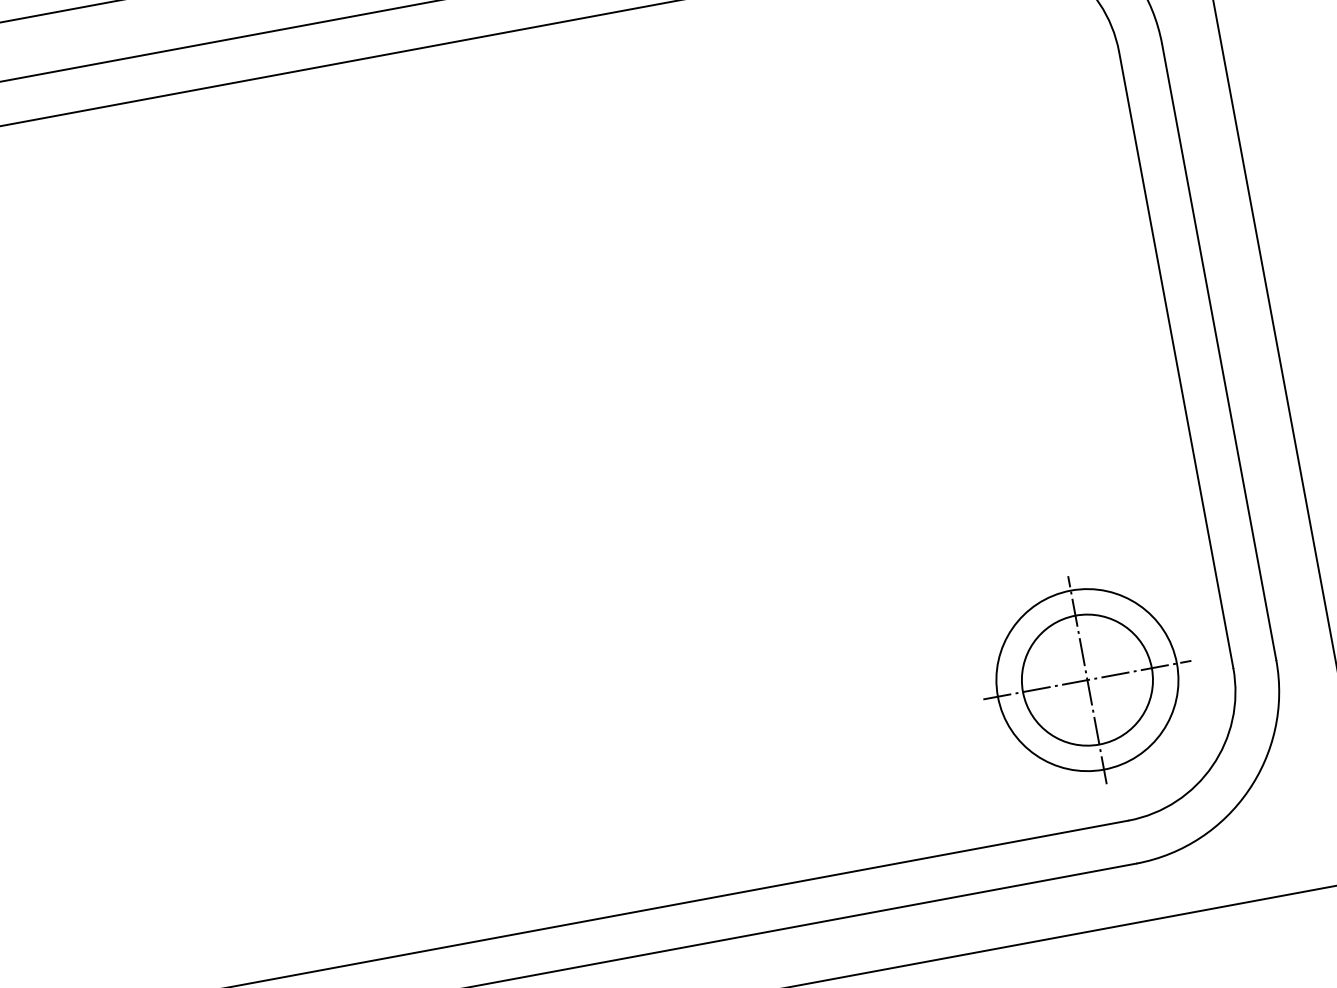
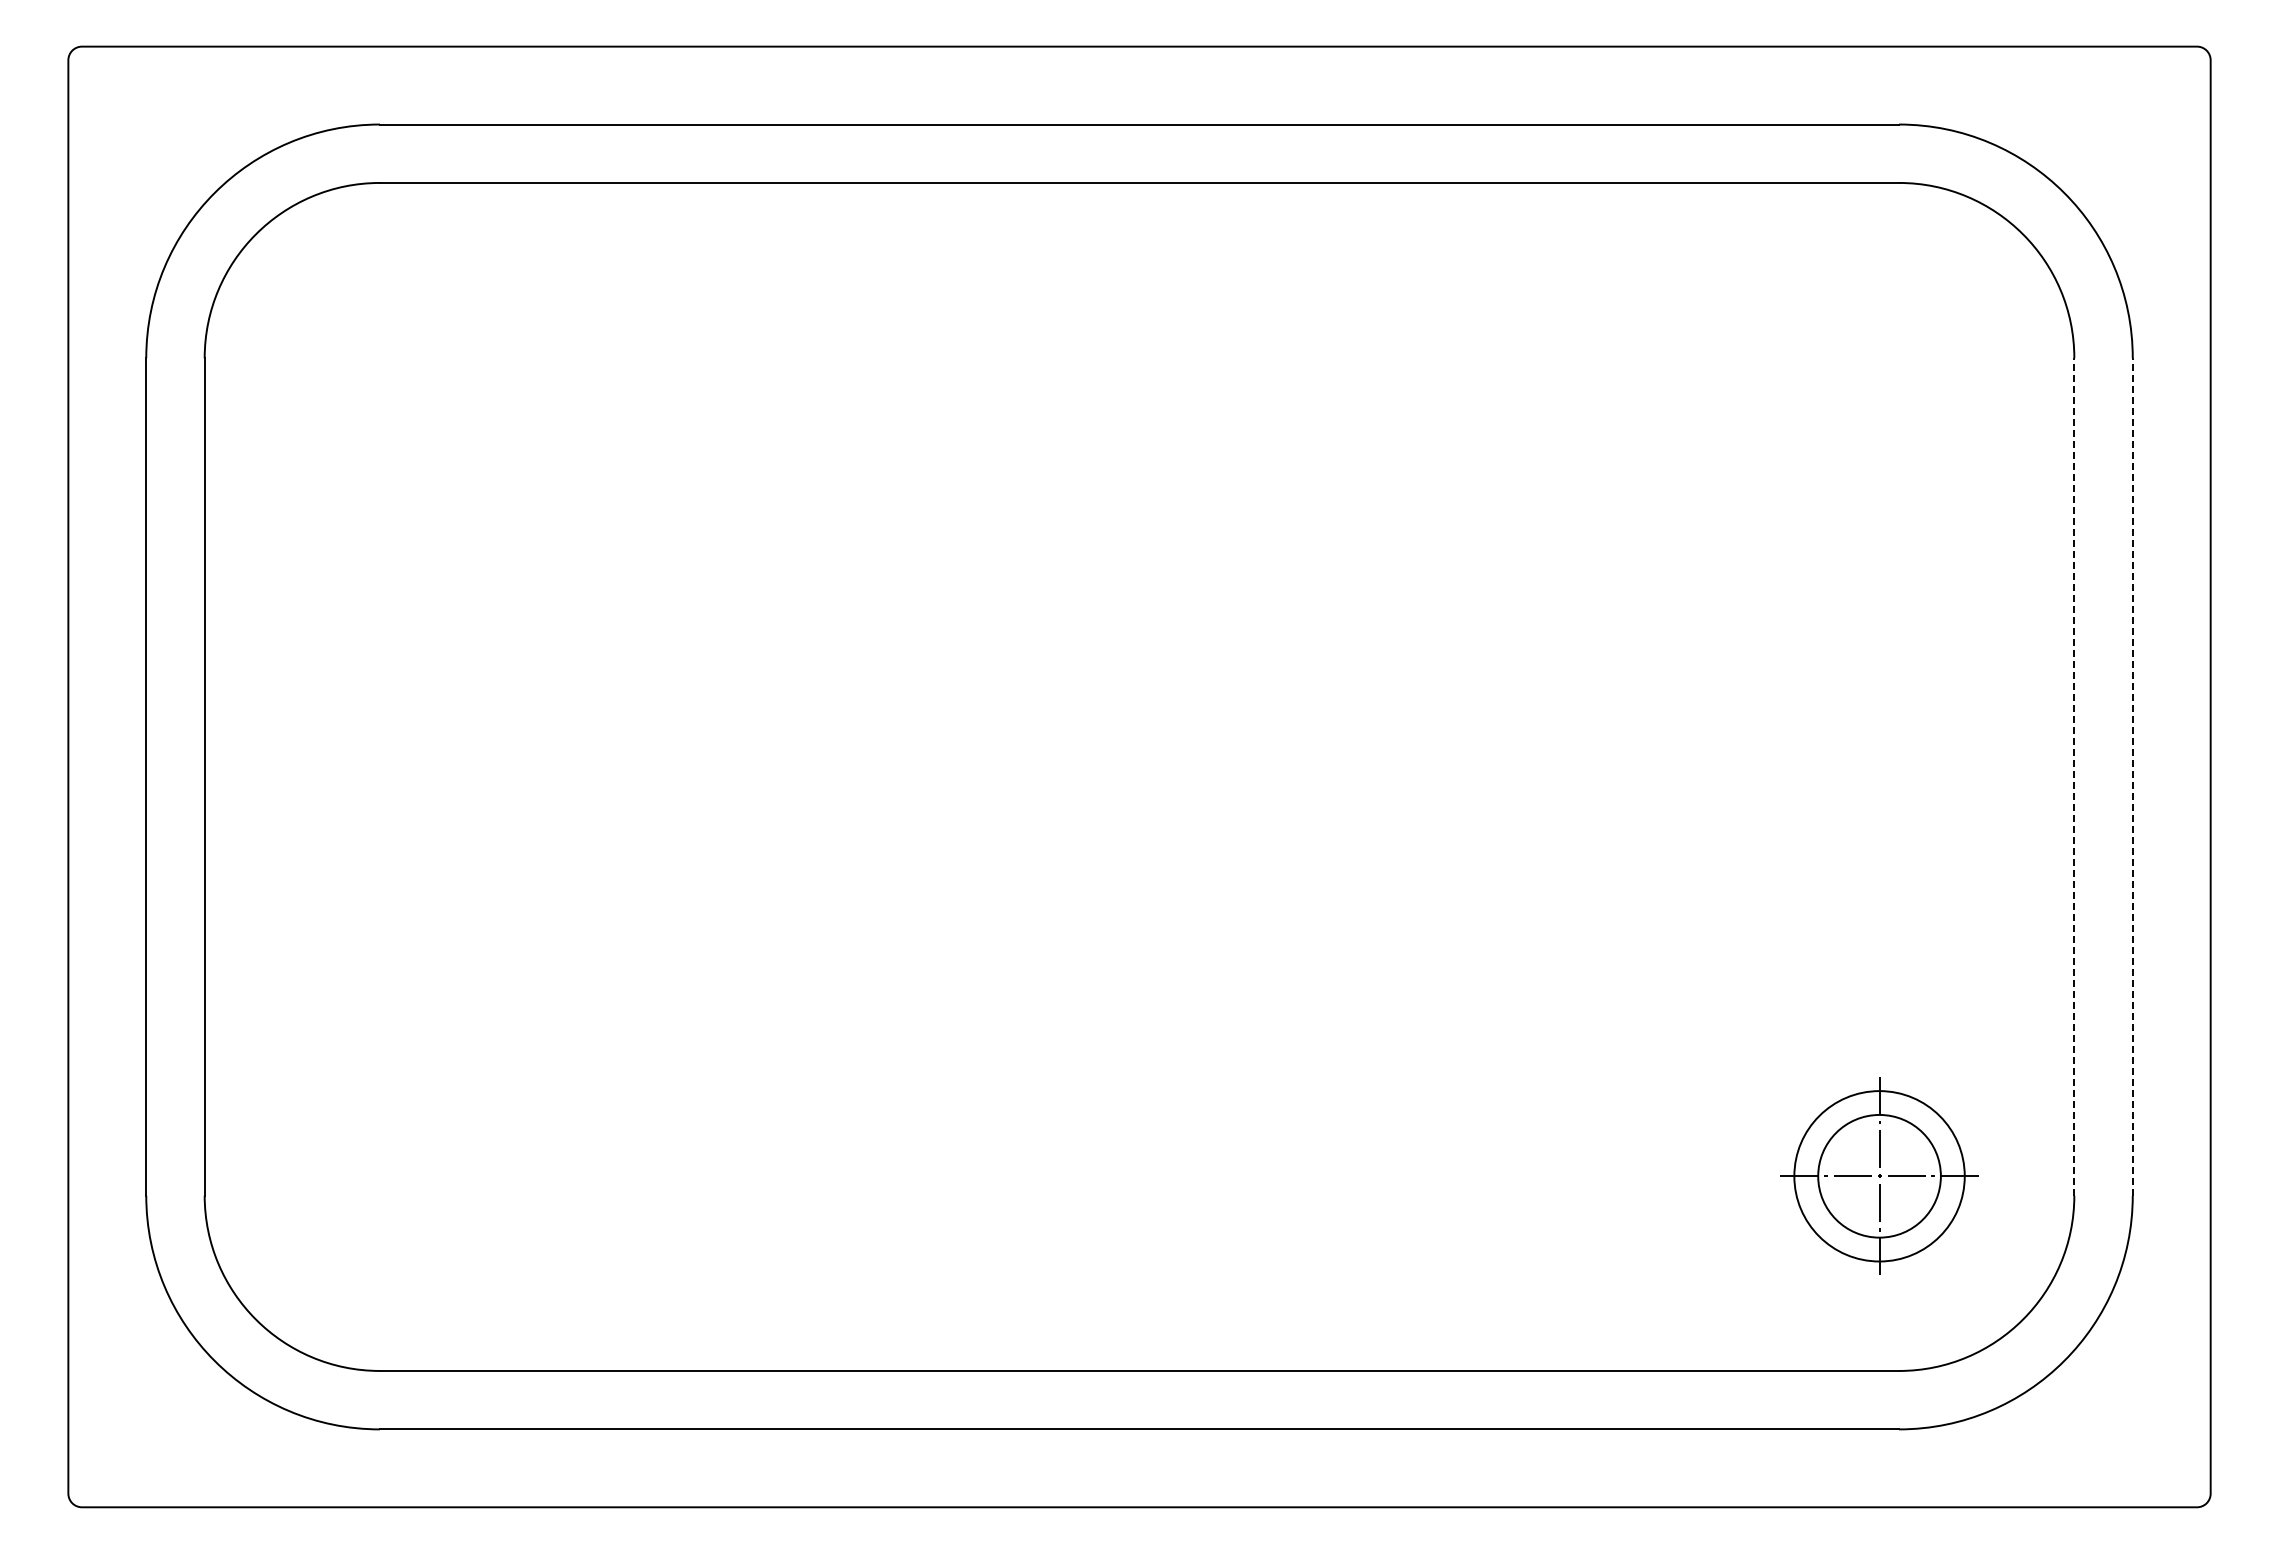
line: (1218, 351) -> (2132, 776), solid -> dashed
line: (1176, 359) -> (2074, 776), solid -> dashed
part: (1087, 680) -> (1879, 1176), size x0.7

